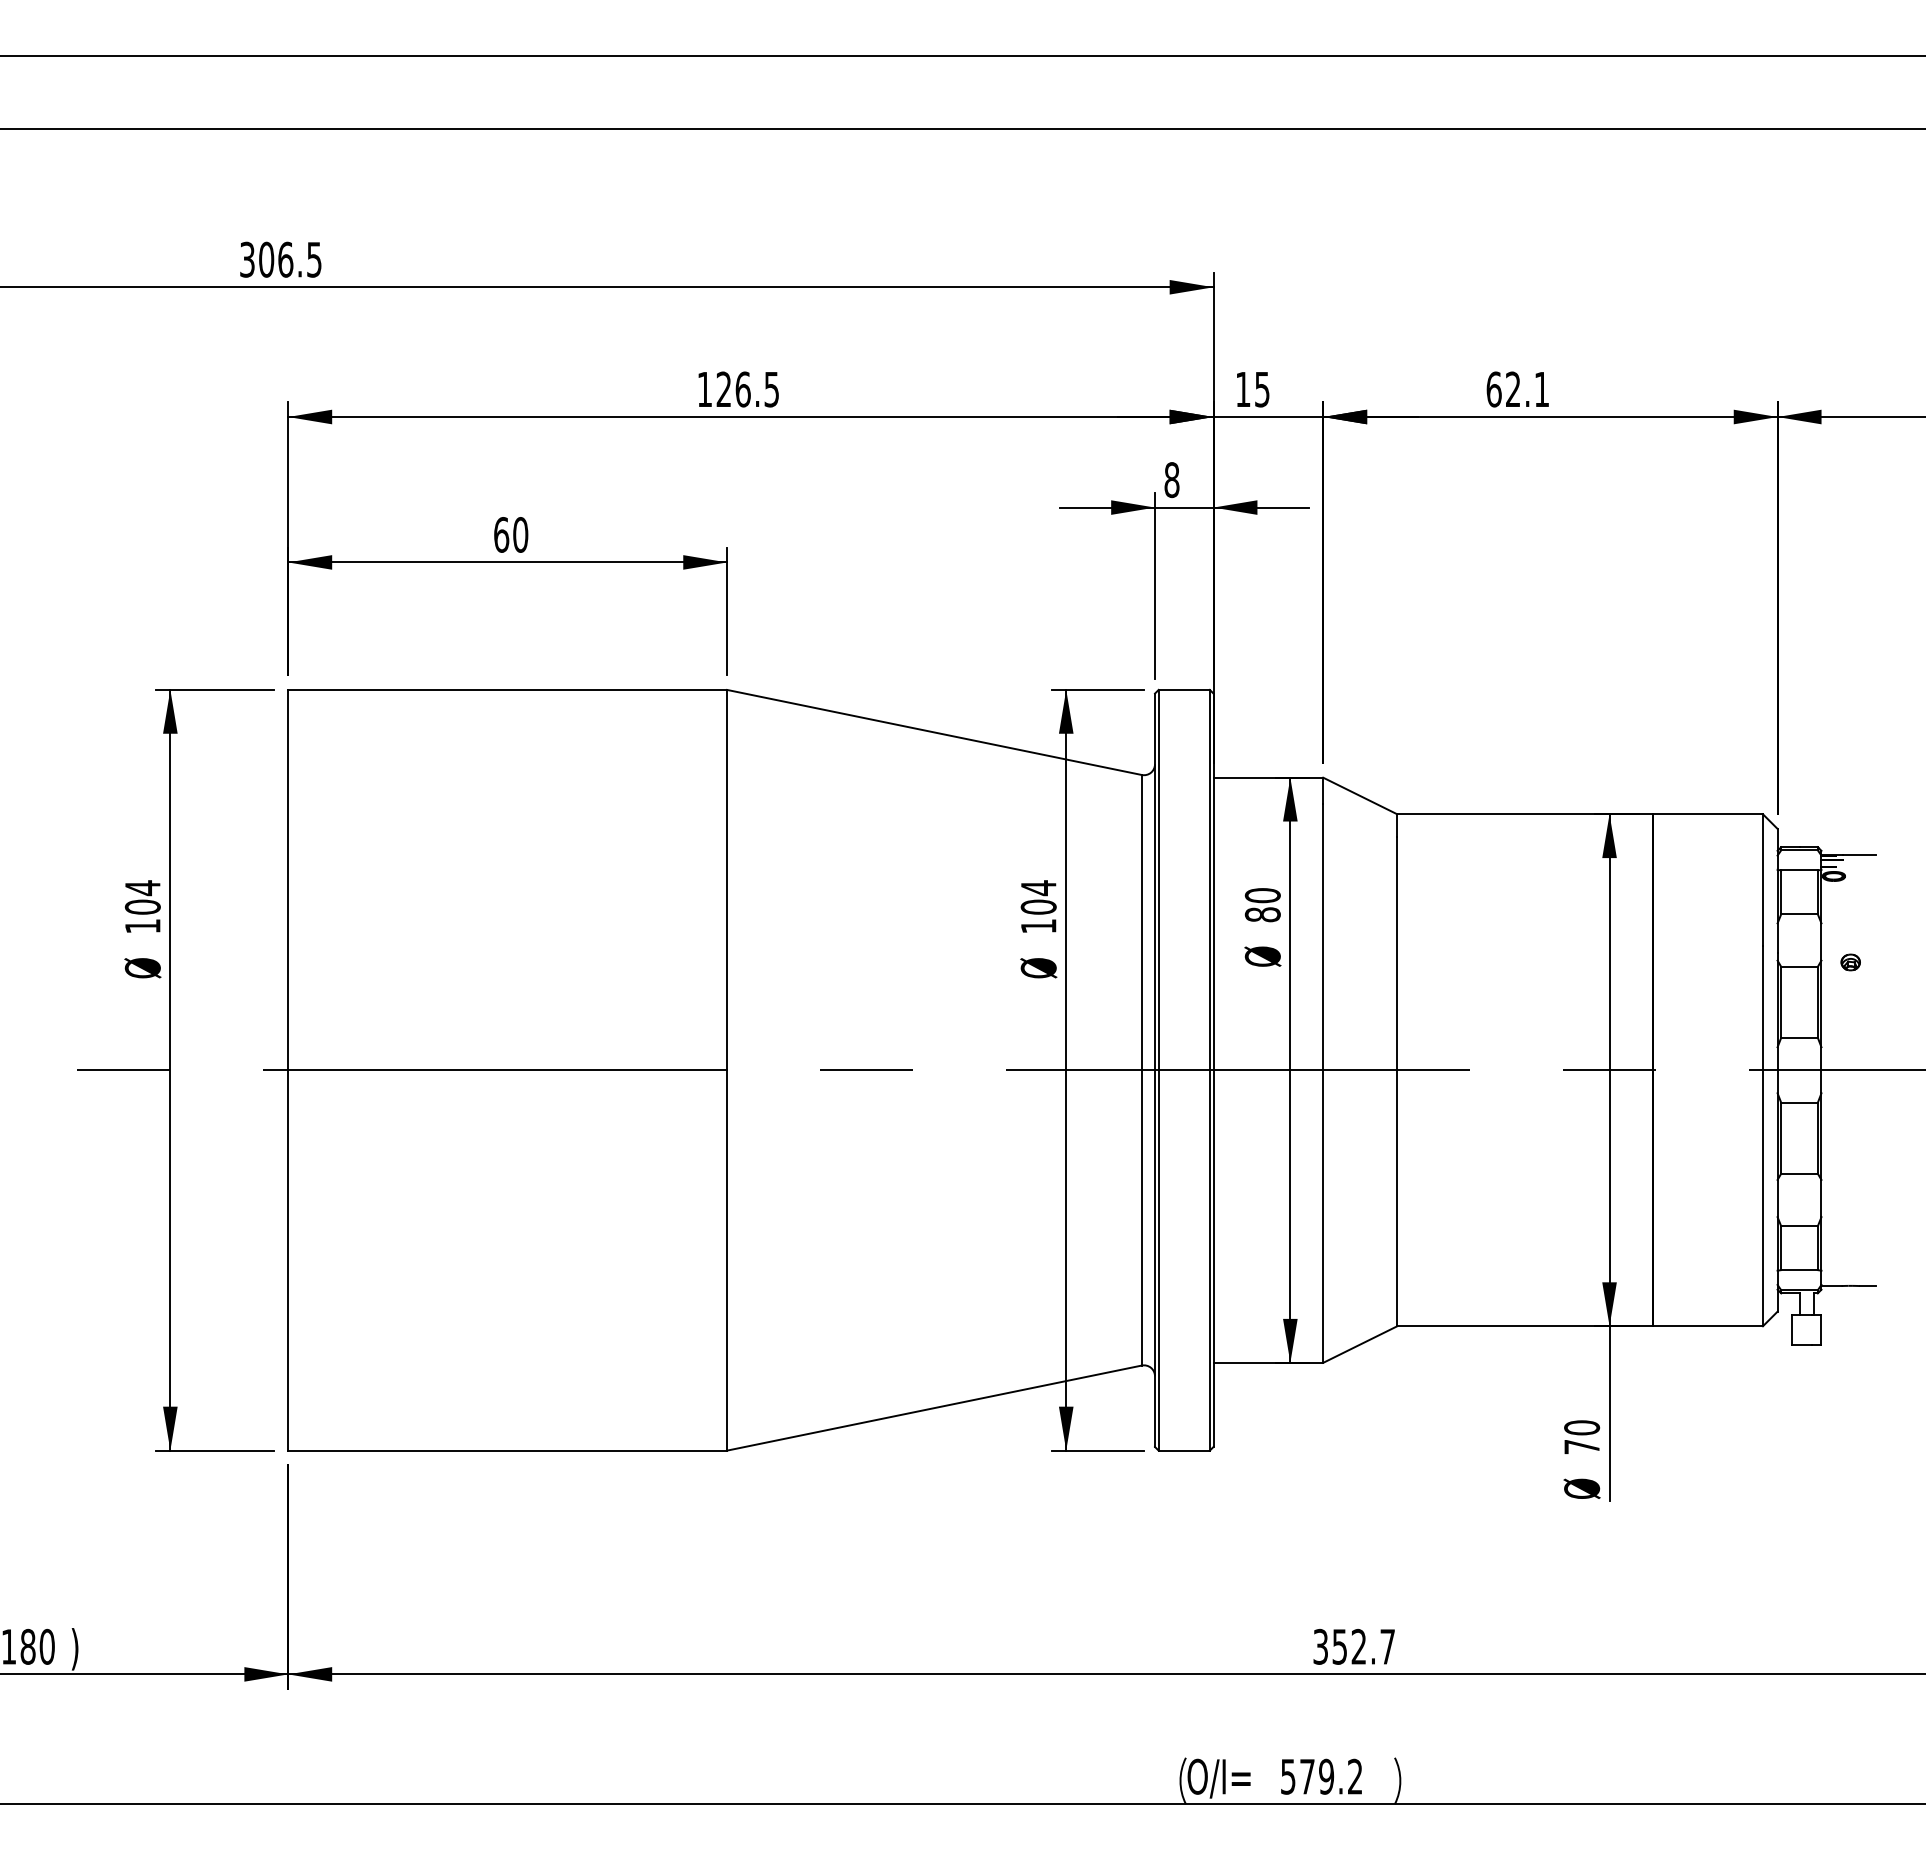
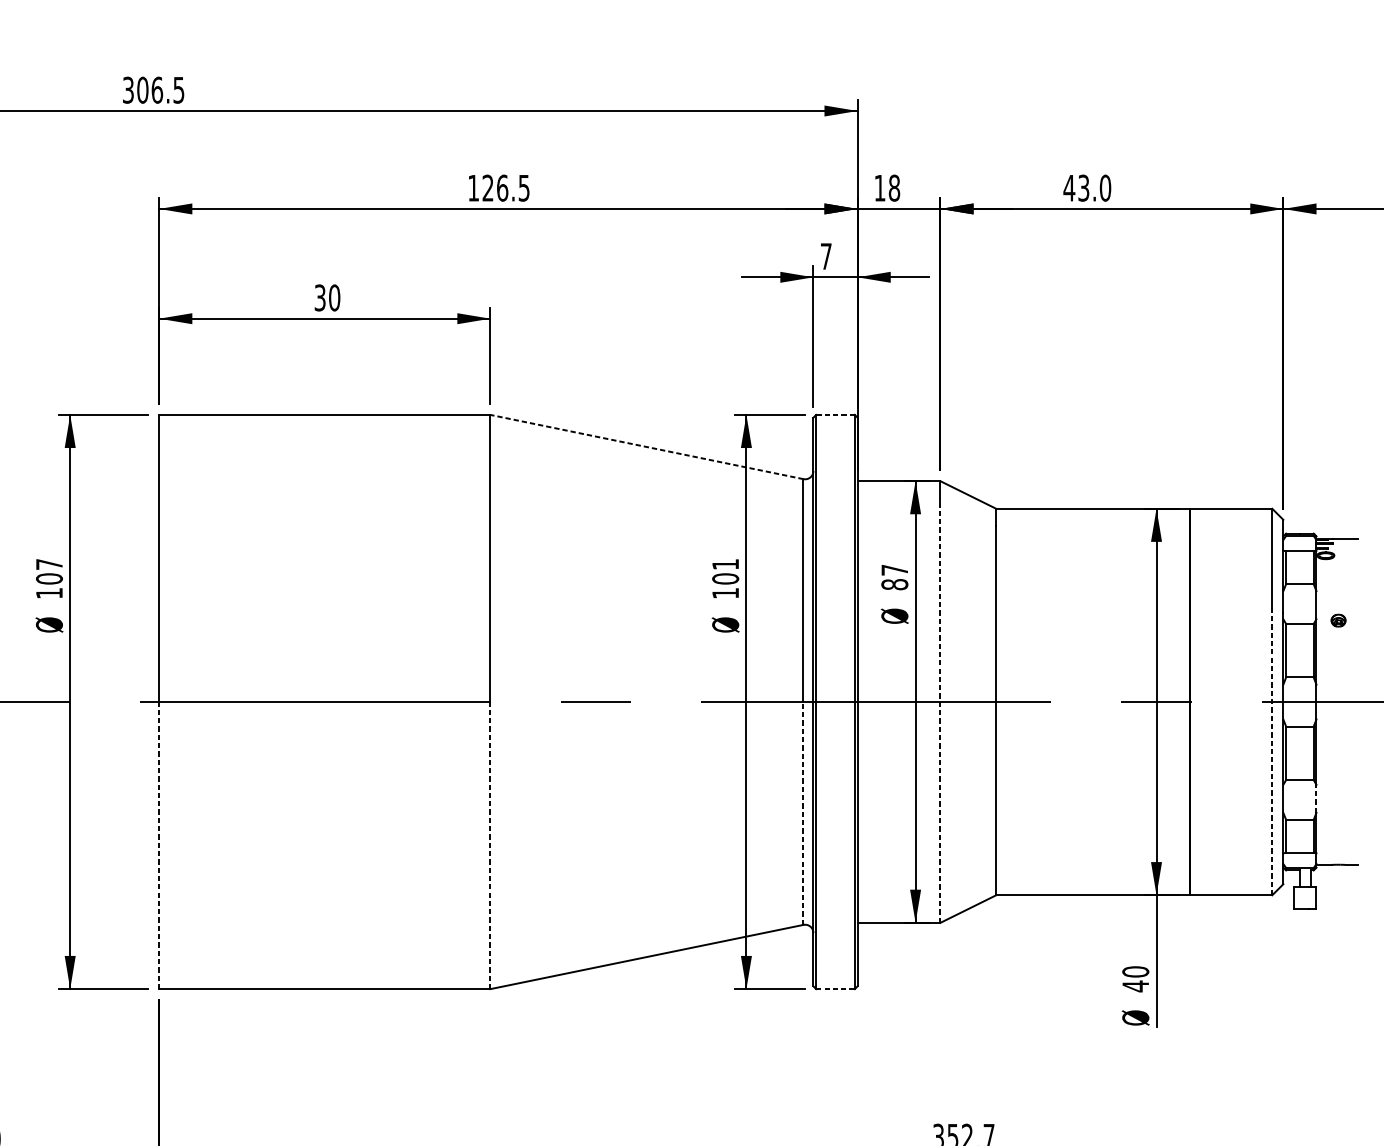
text: (1262, 389) -> (894, 188), 15 -> 18
text: (1517, 389) -> (1087, 188), 62.1 -> 43.0
text: (1171, 480) -> (825, 256), 8 -> 7
text: (501, 534) -> (320, 297), 60 -> 30
line: (1184, 689) -> (835, 414), solid -> dashed
line: (934, 732) -> (646, 447), solid -> dashed
text: (142, 888) -> (49, 564), 104 -> 107
text: (1038, 888) -> (725, 564), 104 -> 101
text: (1262, 895) -> (894, 570), 80 -> 87
line: (1323, 1083) -> (940, 712), solid -> dashed
line: (1762, 1135) -> (1271, 751), solid -> dashed
line: (1821, 1198) -> (1316, 798), solid -> dashed
line: (1141, 1217) -> (803, 813), solid -> dashed
line: (288, 1259) -> (159, 844), solid -> dashed
line: (727, 1259) -> (490, 844), solid -> dashed
text: (1581, 1447) -> (1135, 986), 70 -> 40
line: (1184, 1450) -> (835, 989), solid -> dashed

